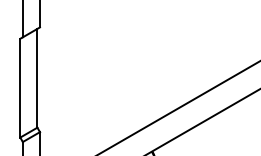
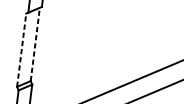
line: (37, 77) -> (35, 43), solid -> dashed
line: (20, 87) -> (21, 49), solid -> dashed

